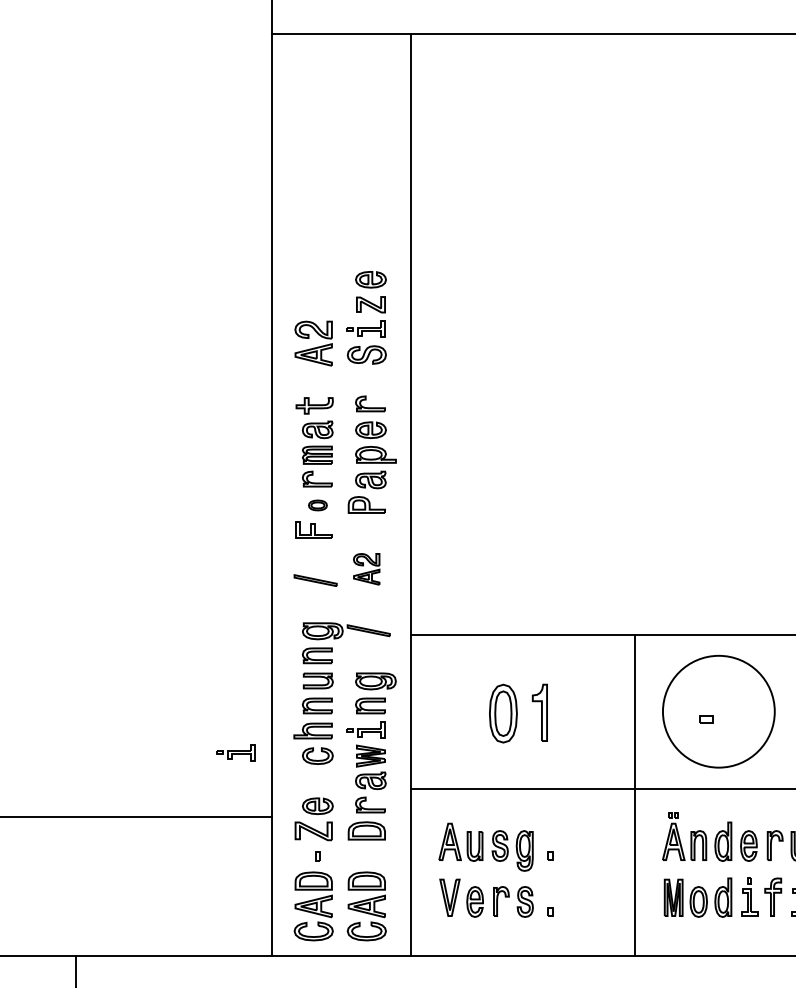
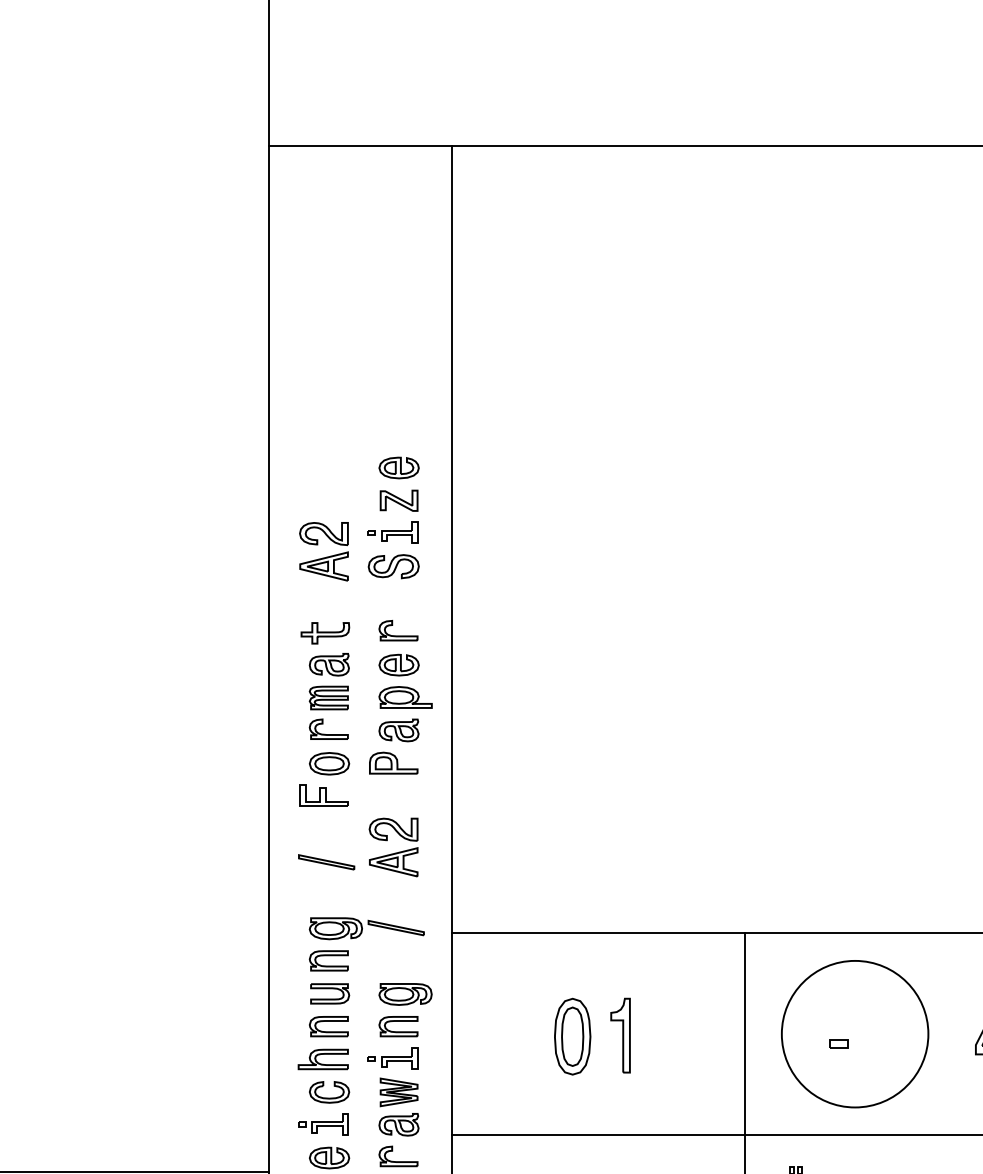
part: (317, 505) -> (329, 763), size x1.67
part: (366, 569) -> (393, 847), size x1.43
part: (235, 752) -> (322, 1124), moved

